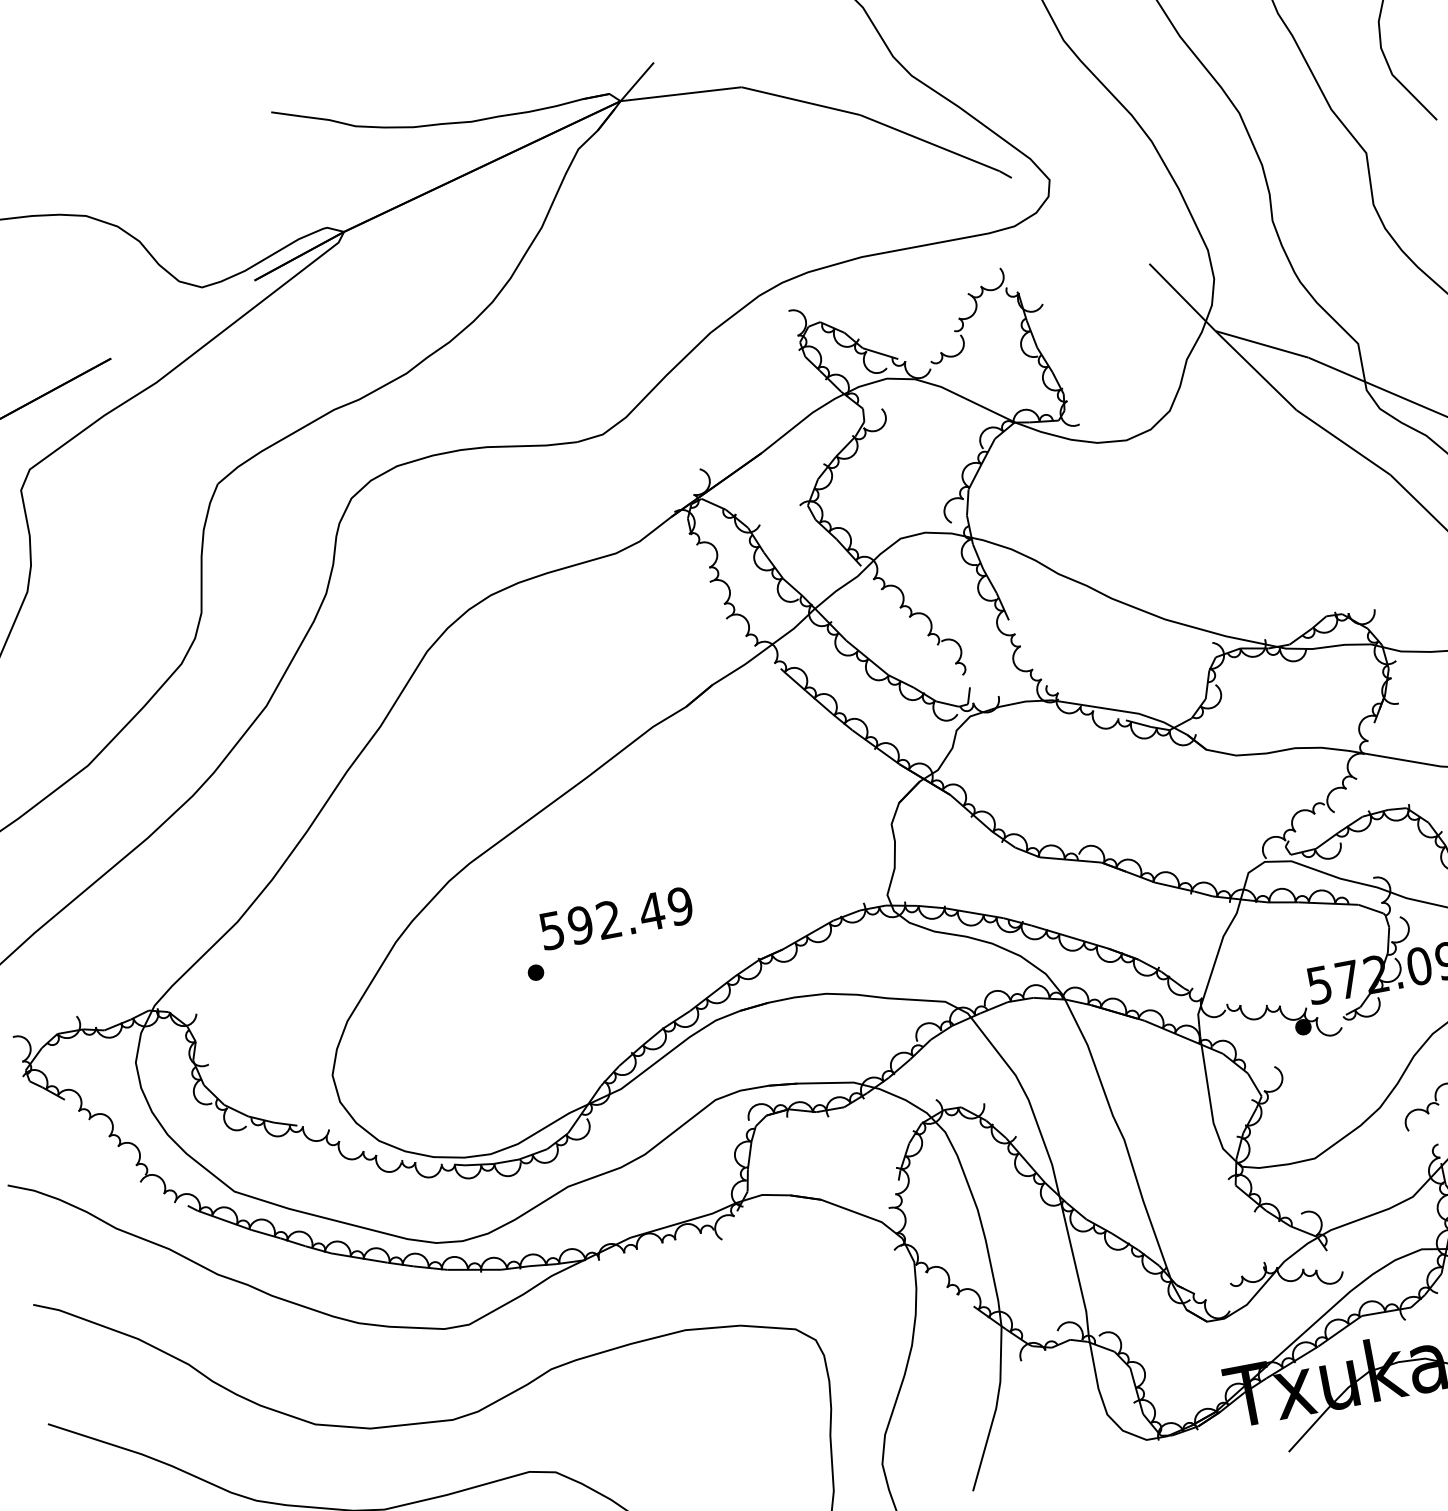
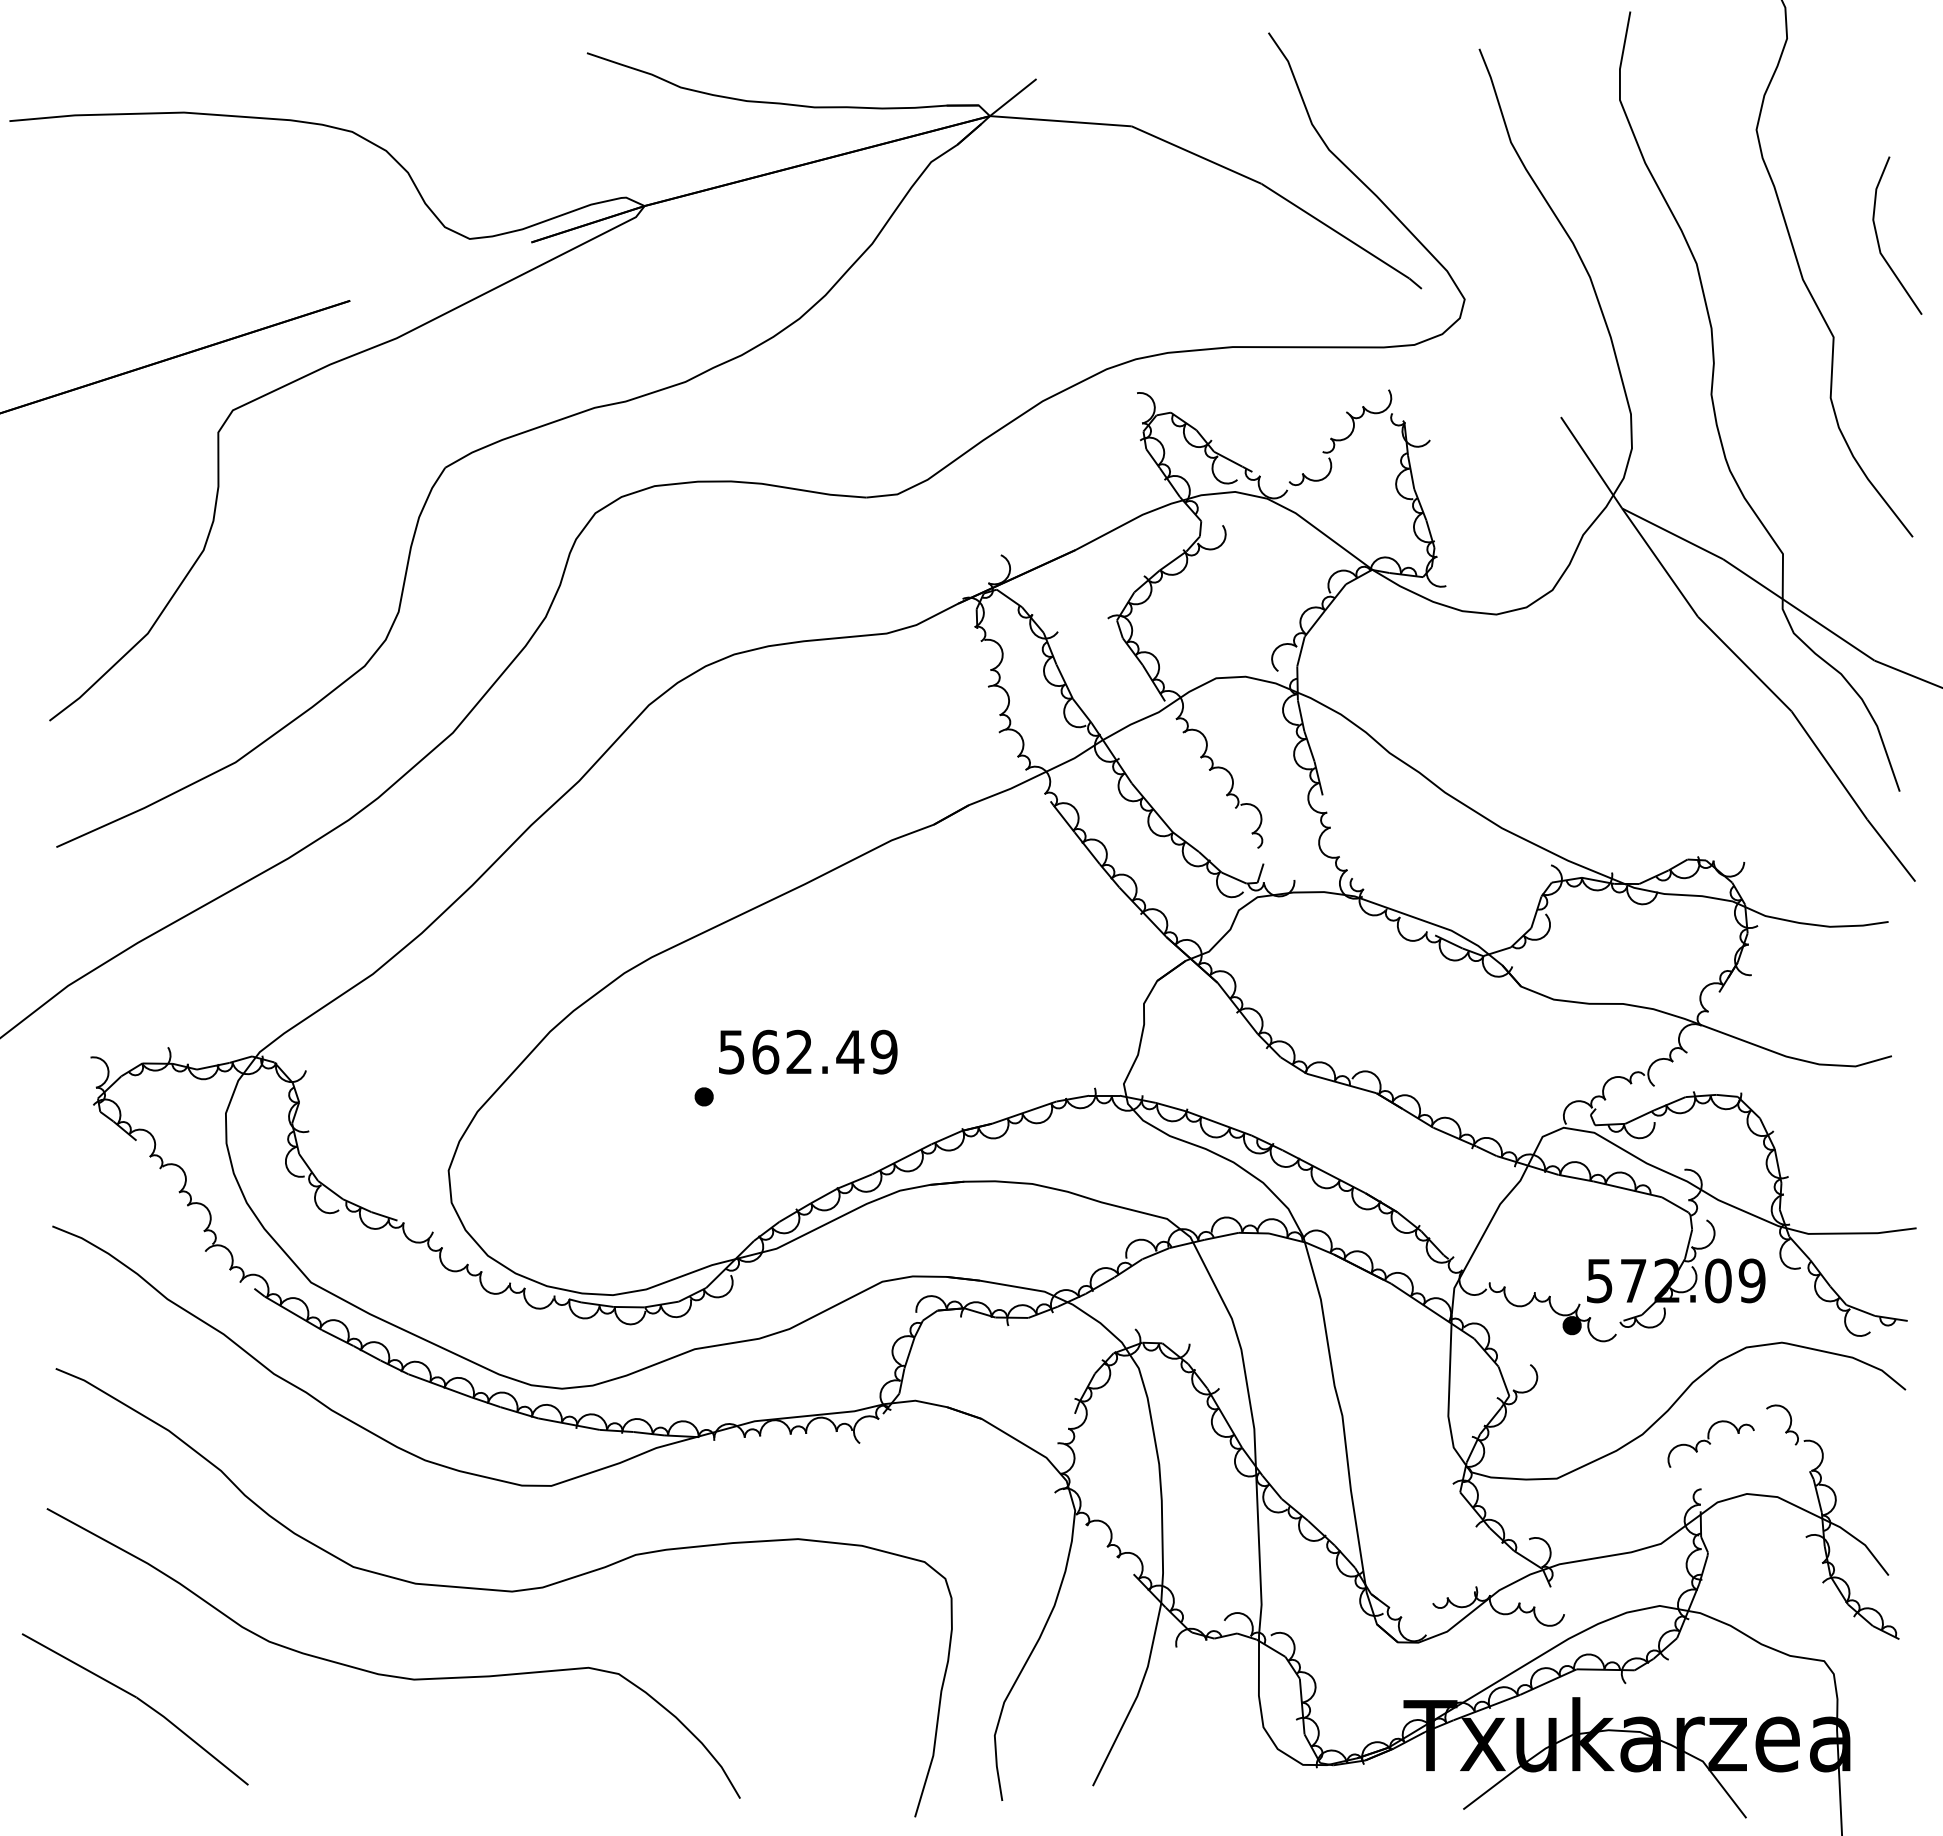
text: (580, 924) -> (765, 1051), 592.49 -> 562.49

